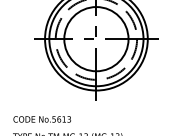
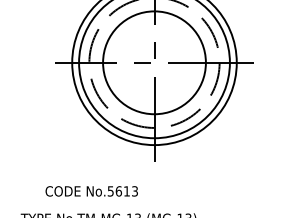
text: (41, 119) -> (90, 191), moved

